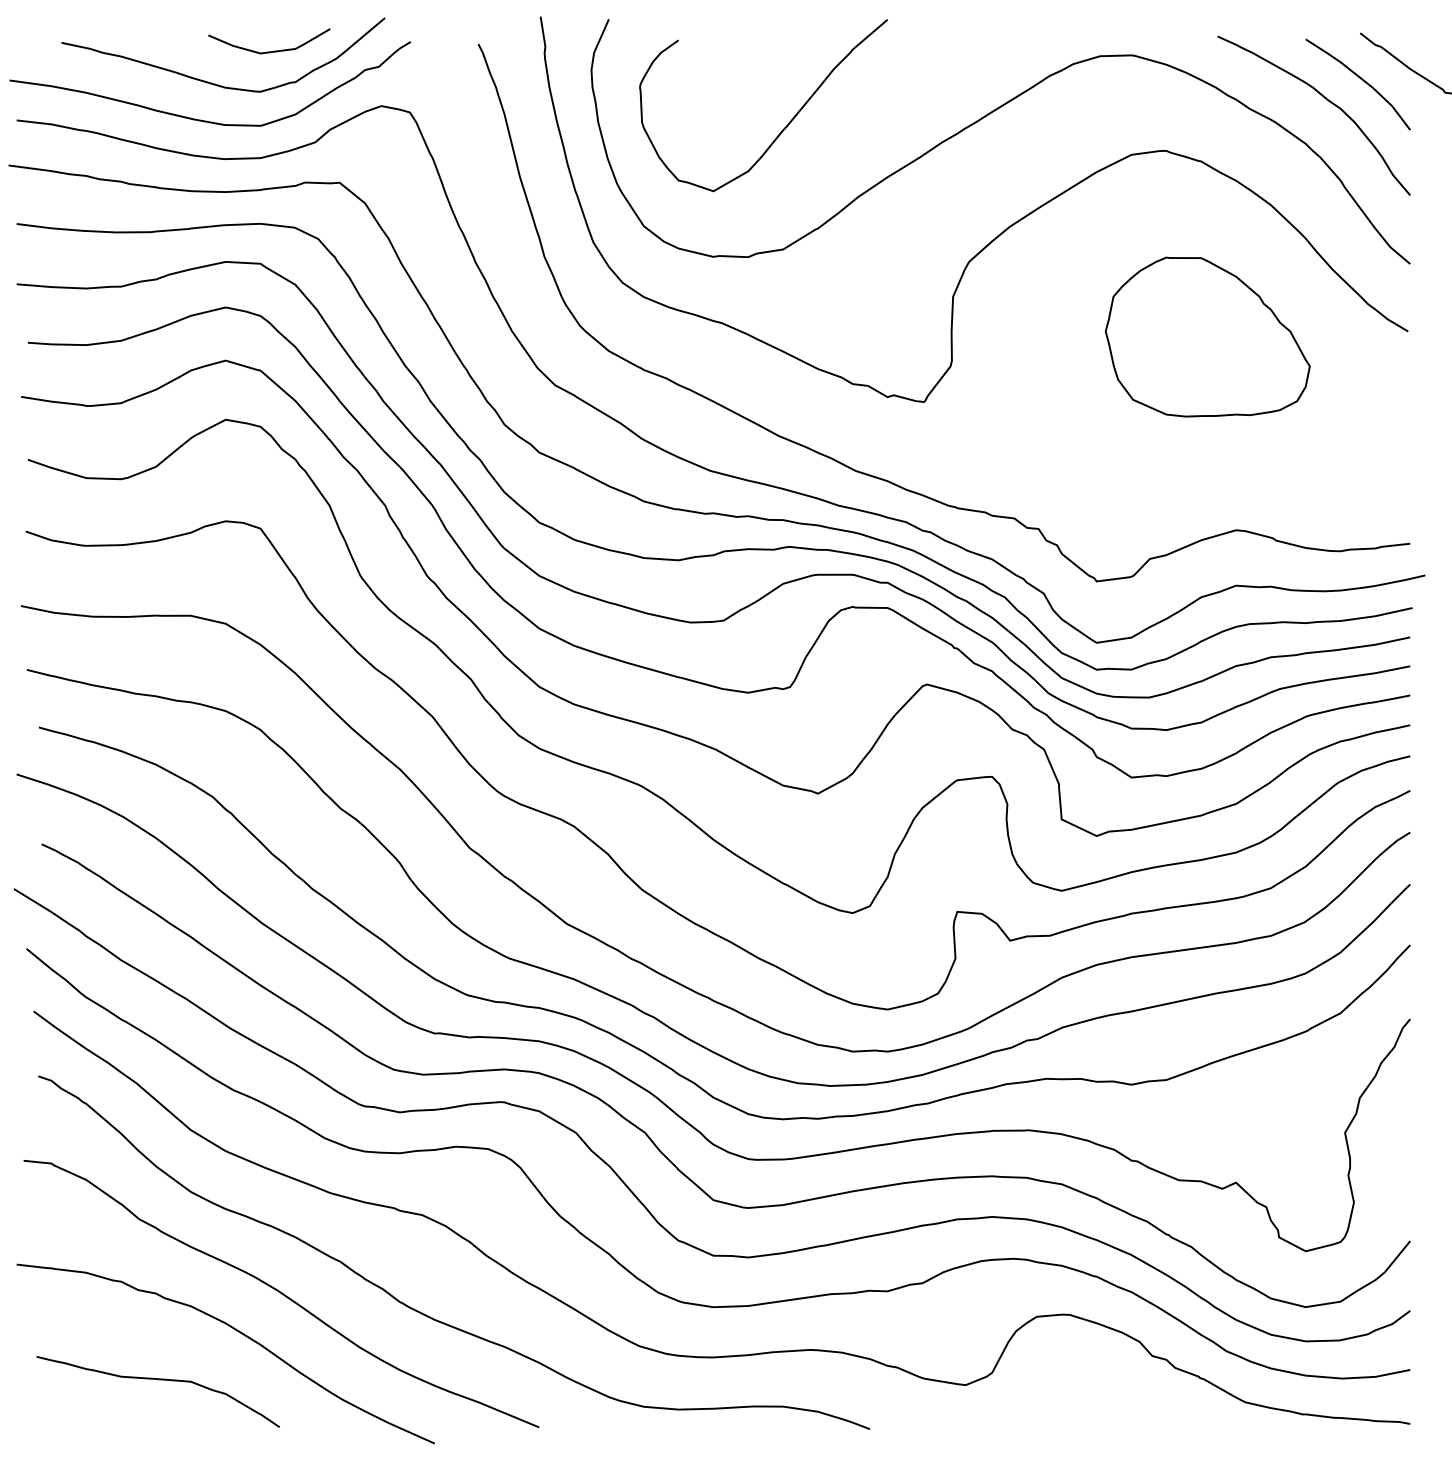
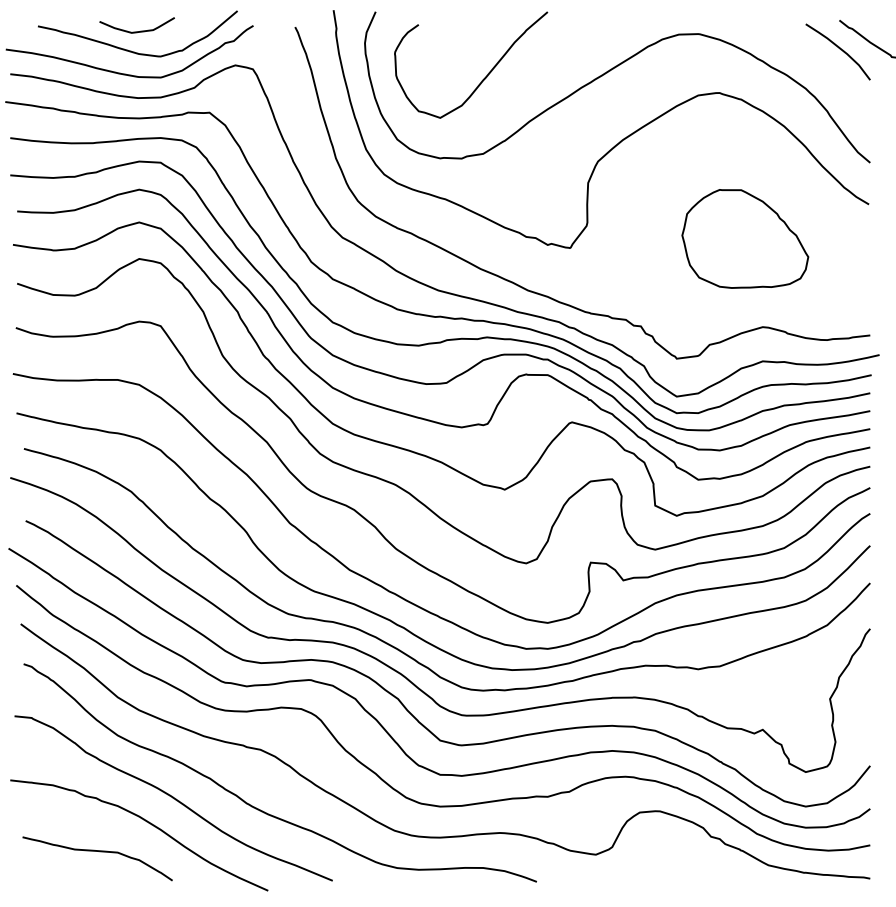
curve: (268, 51) -> (136, 31), moved
curve: (1326, 101) -> (818, 62), removed
part: (1208, 336) -> (745, 238), moved

